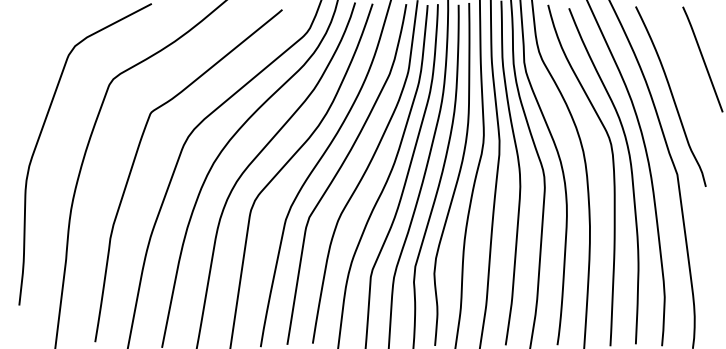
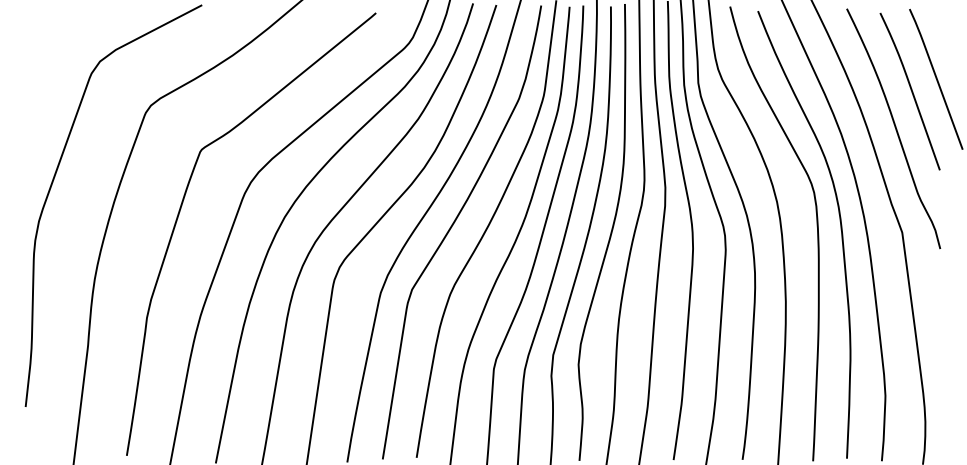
curve: (683, 67) -> (910, 90), added

